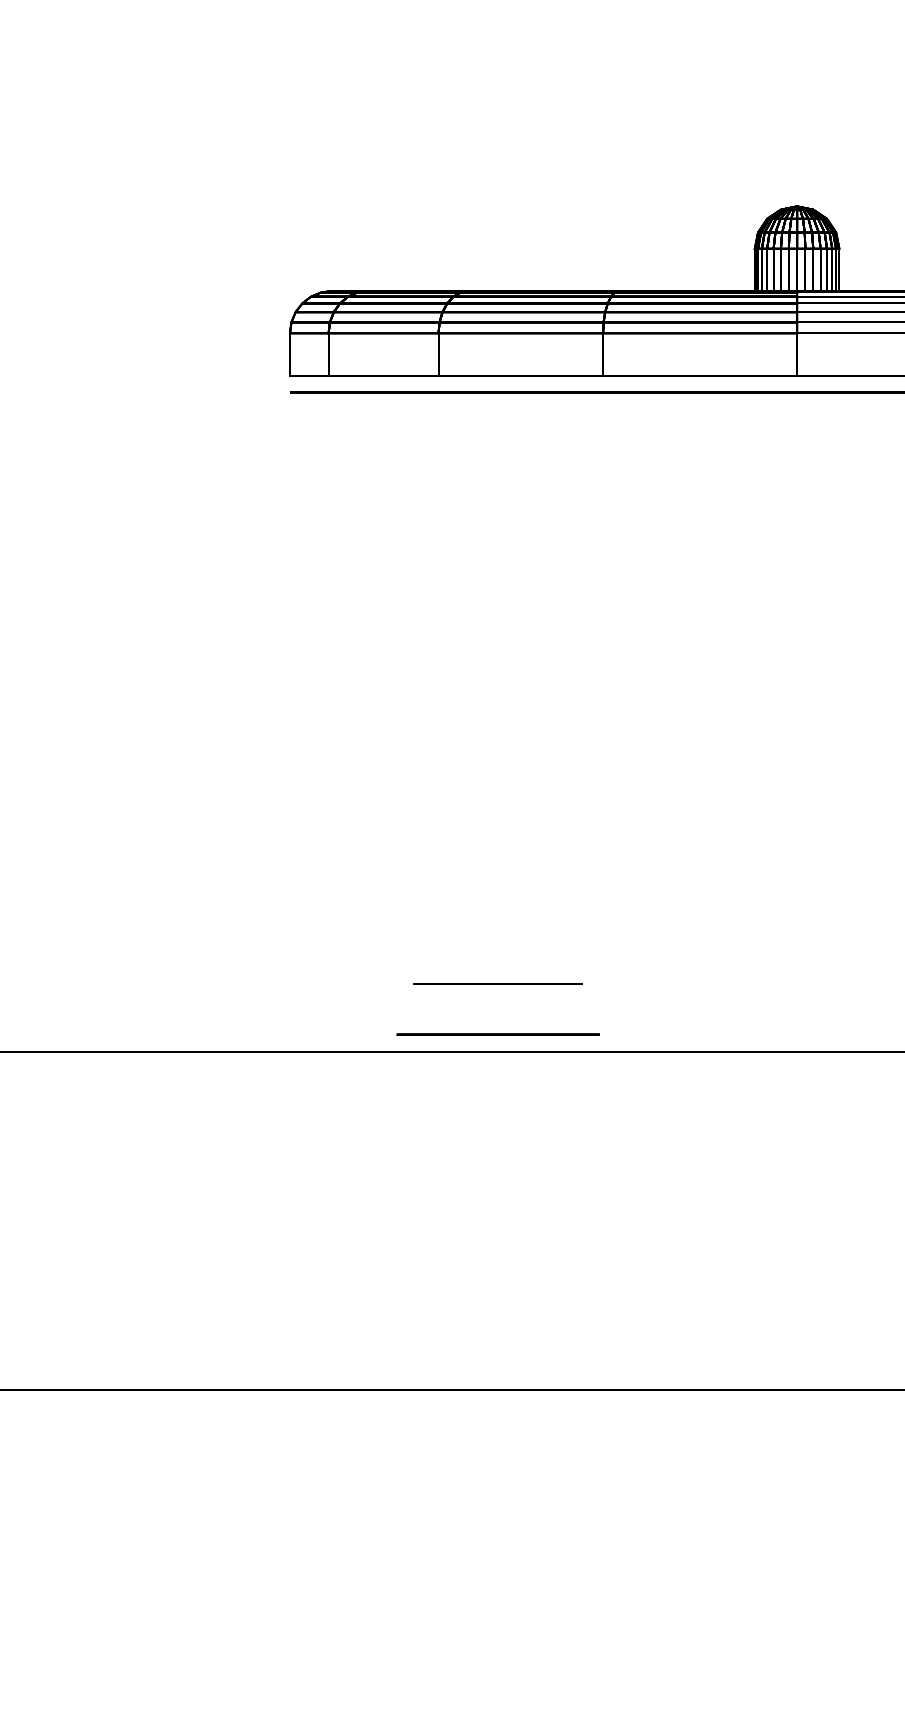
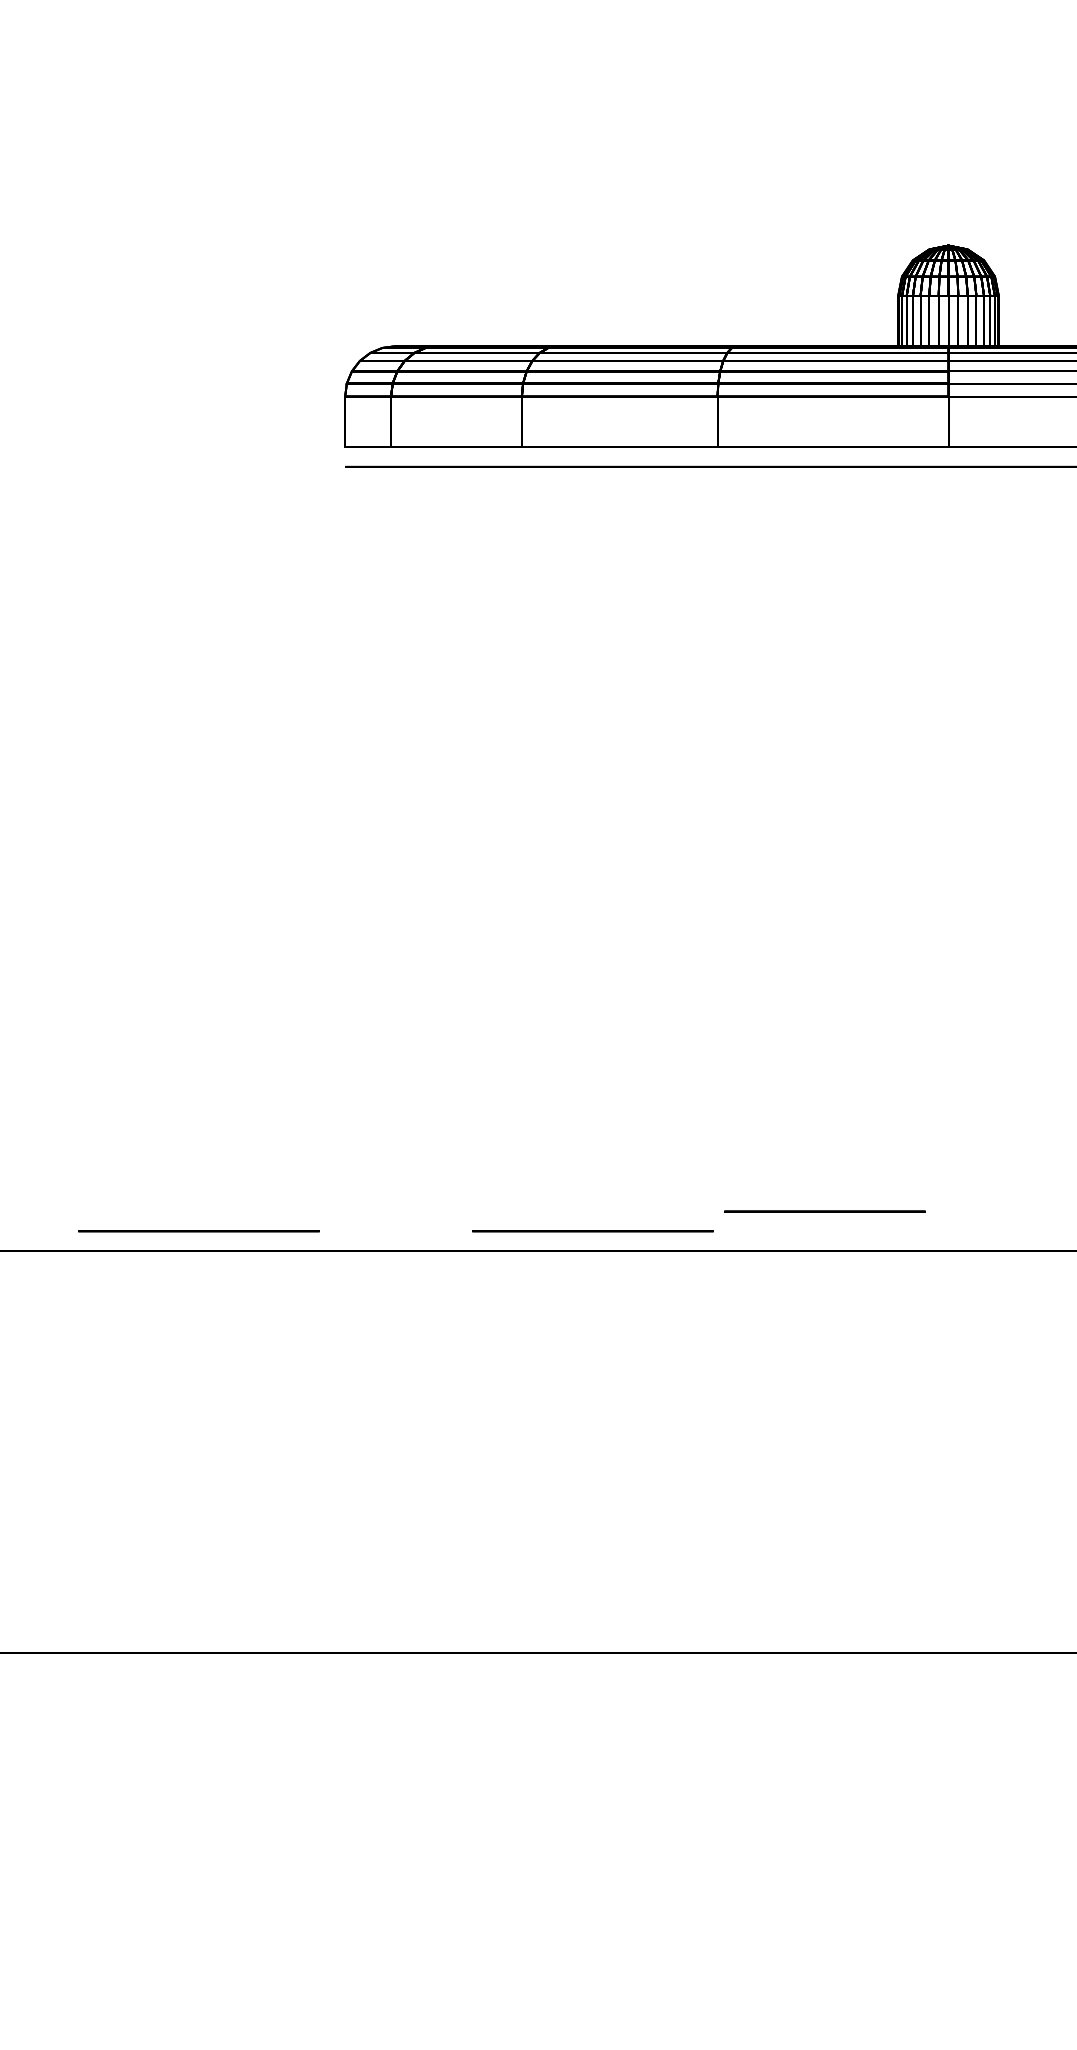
line: (497, 983) -> (824, 1211), moved
line: (166, 1035) -> (198, 1231), added

